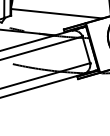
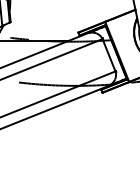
line: (56, 13) -> (67, 13), removed

